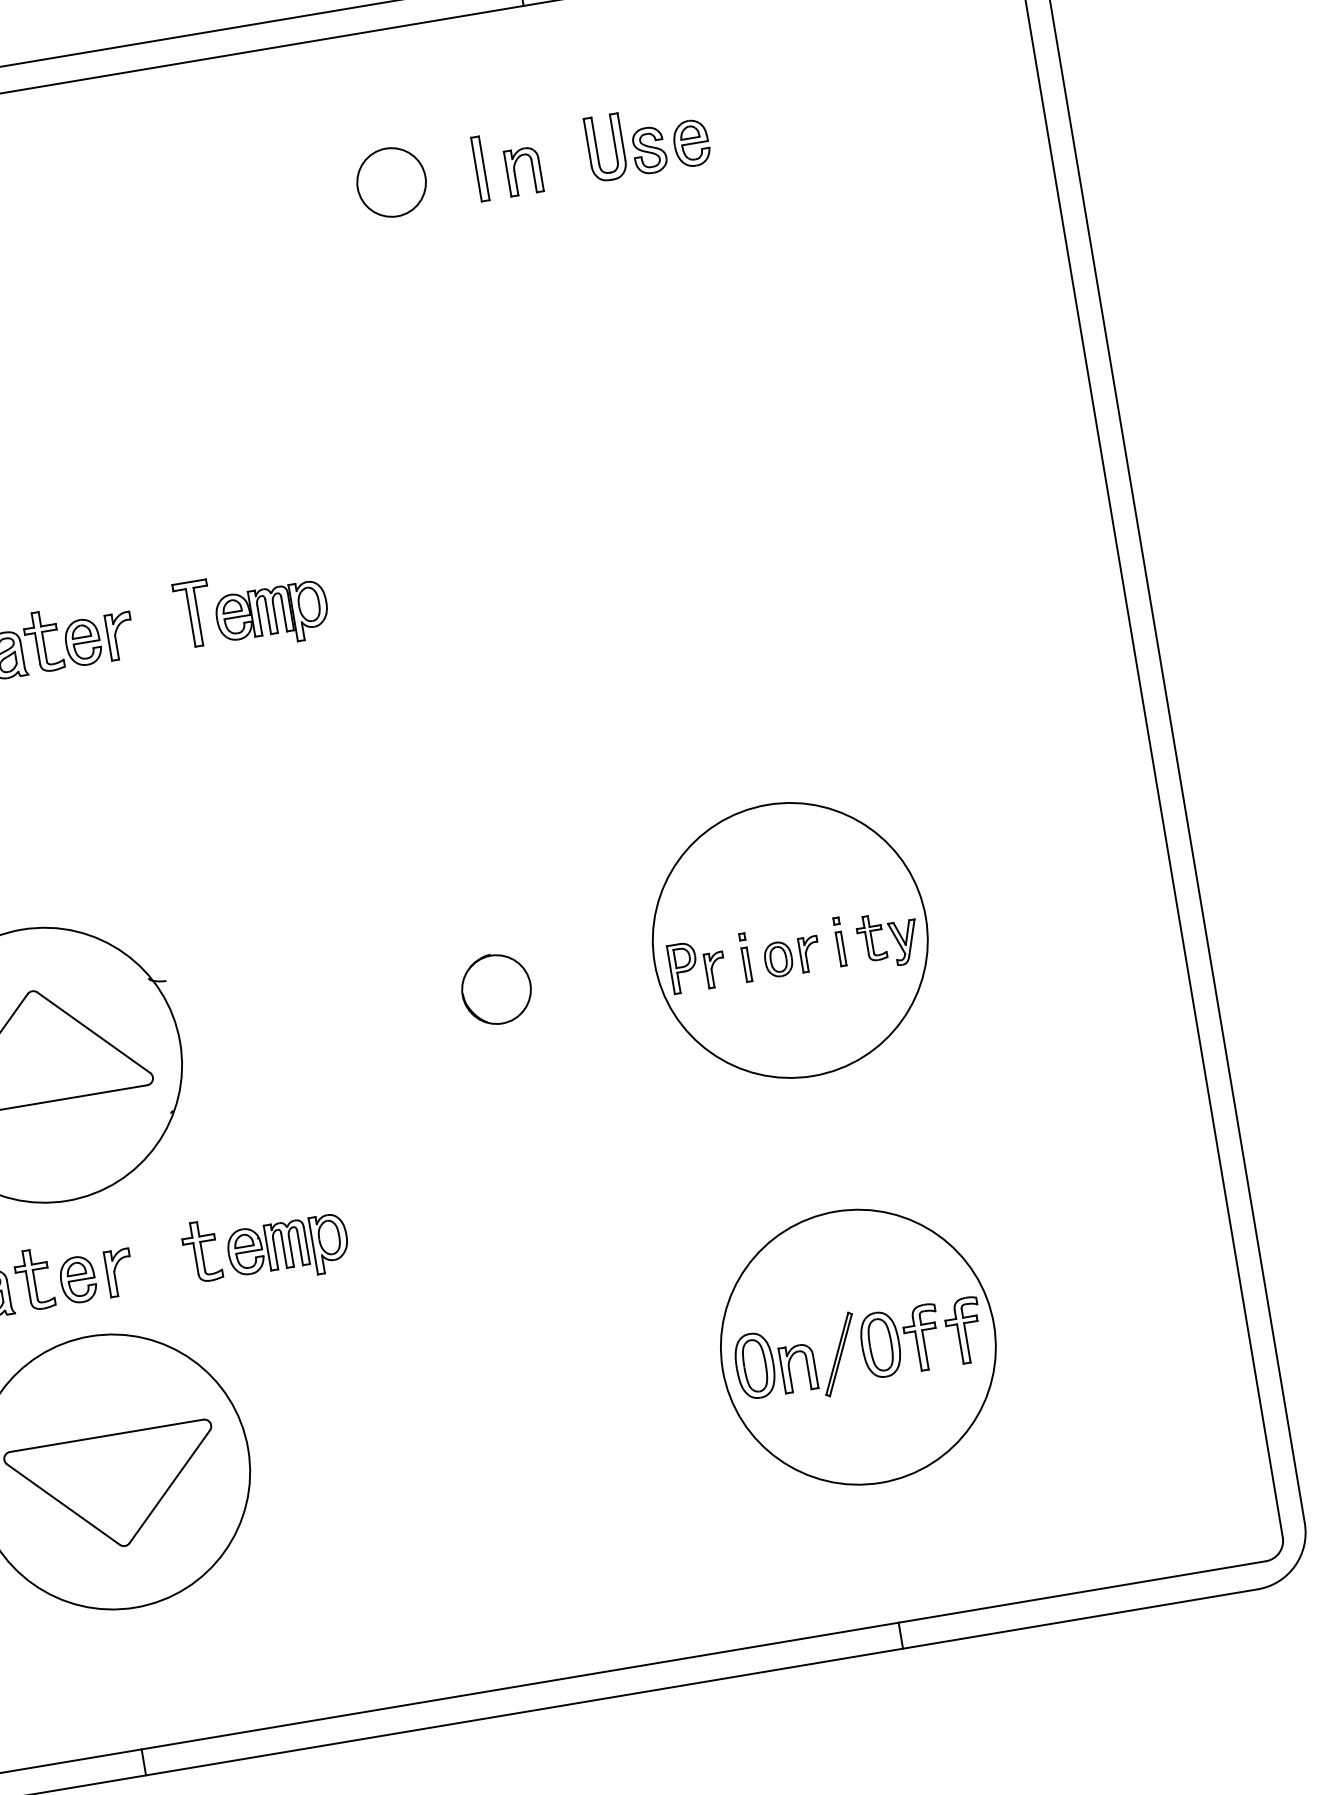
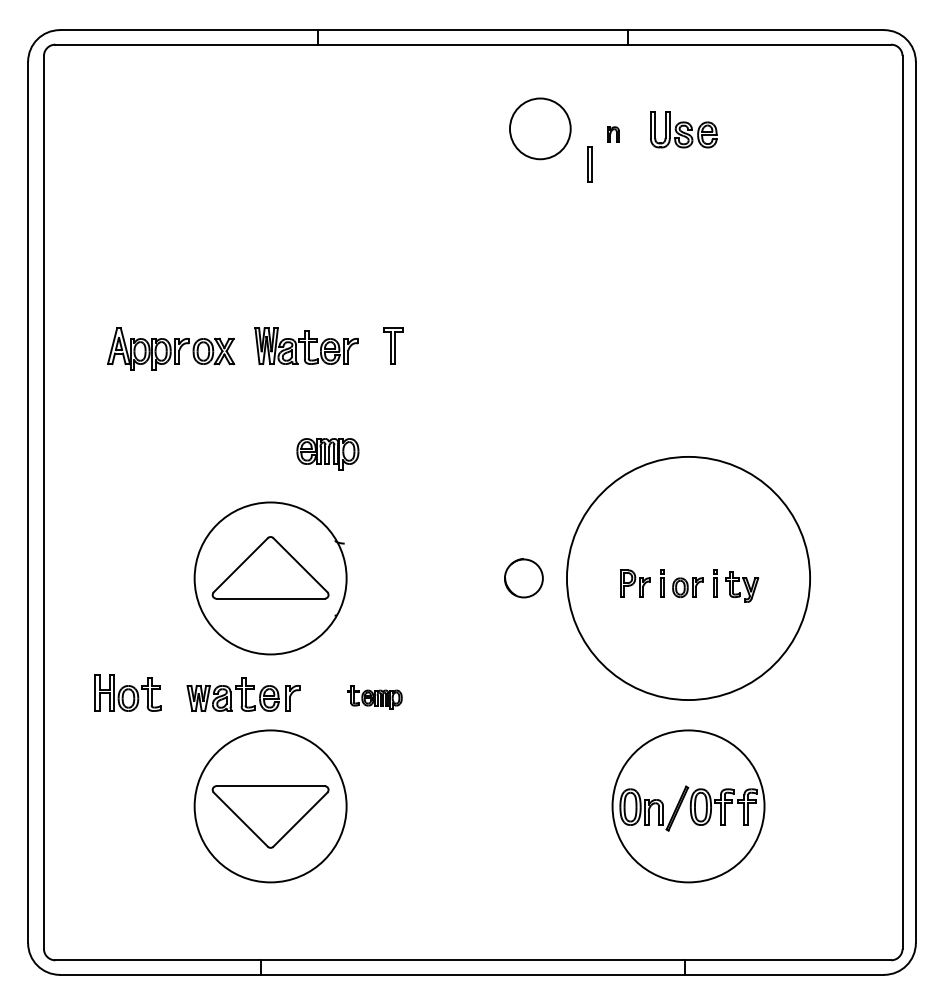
part: (479, 168) -> (589, 164), moved
part: (523, 170) -> (613, 134), size x0.6
circle: (391, 181) -> (540, 128), size x1.6
part: (271, 616) -> (327, 454), moved
circle: (790, 940) -> (688, 578), size x1.6
part: (265, 1246) -> (374, 697), size x0.6

